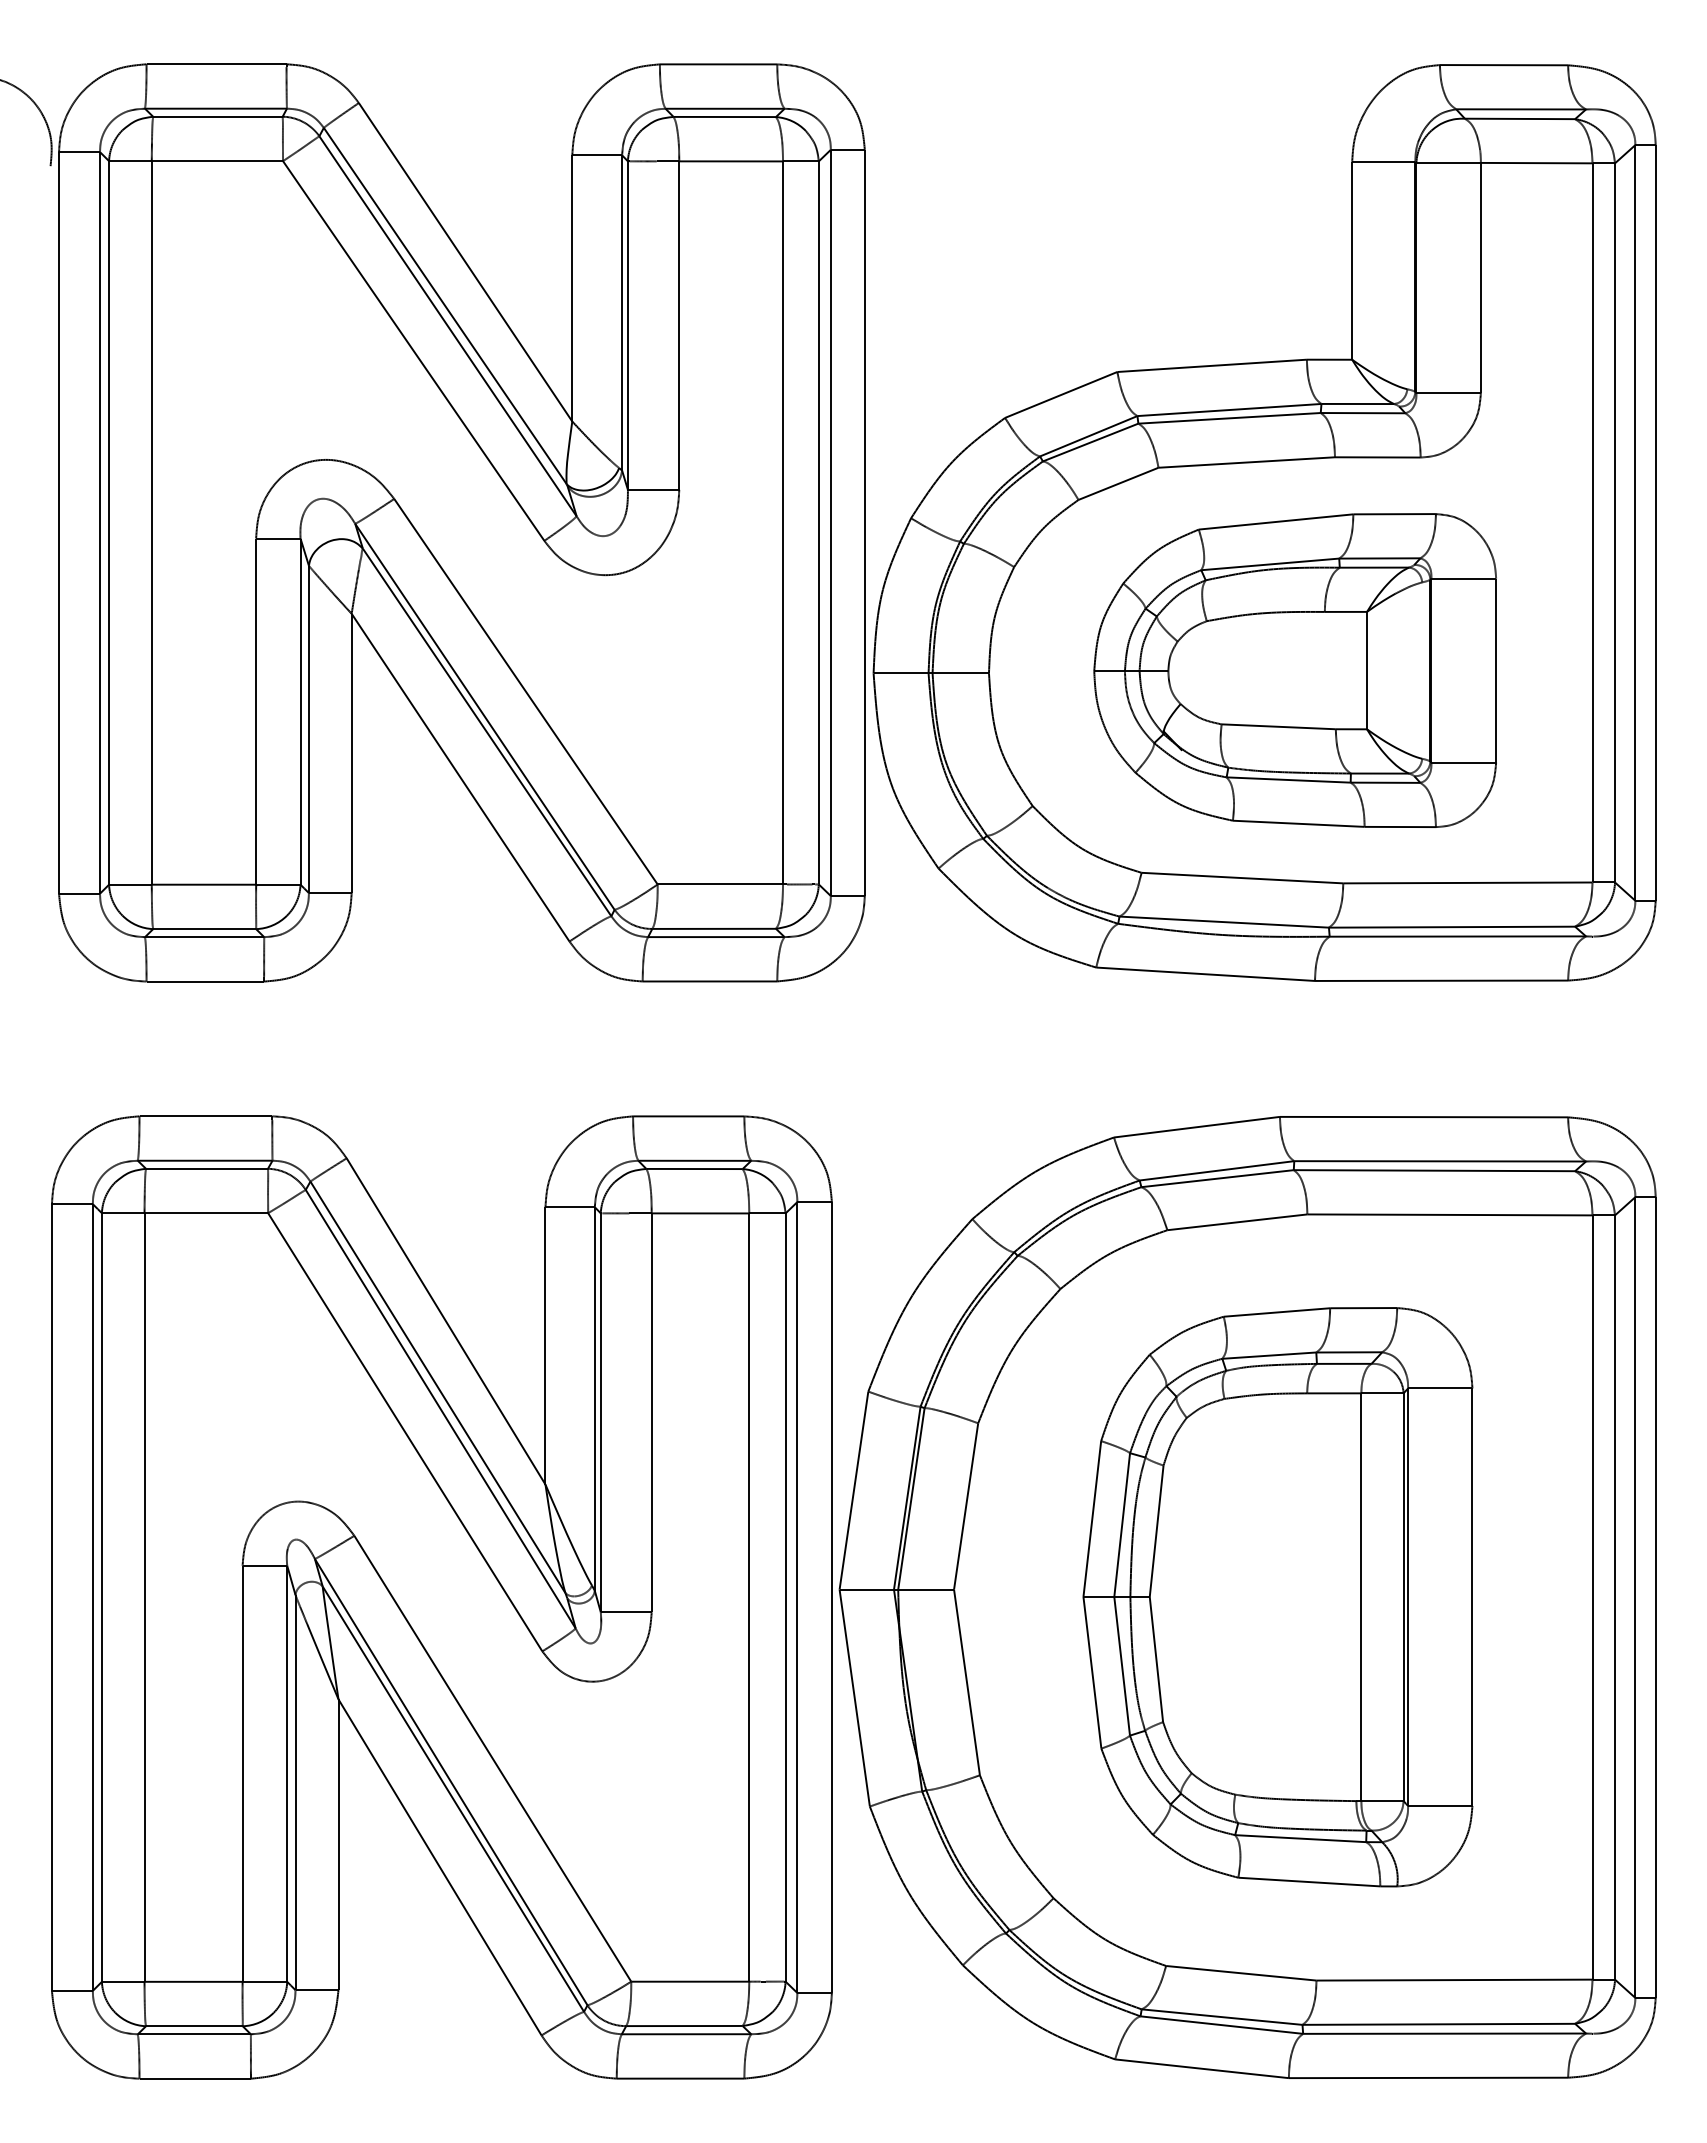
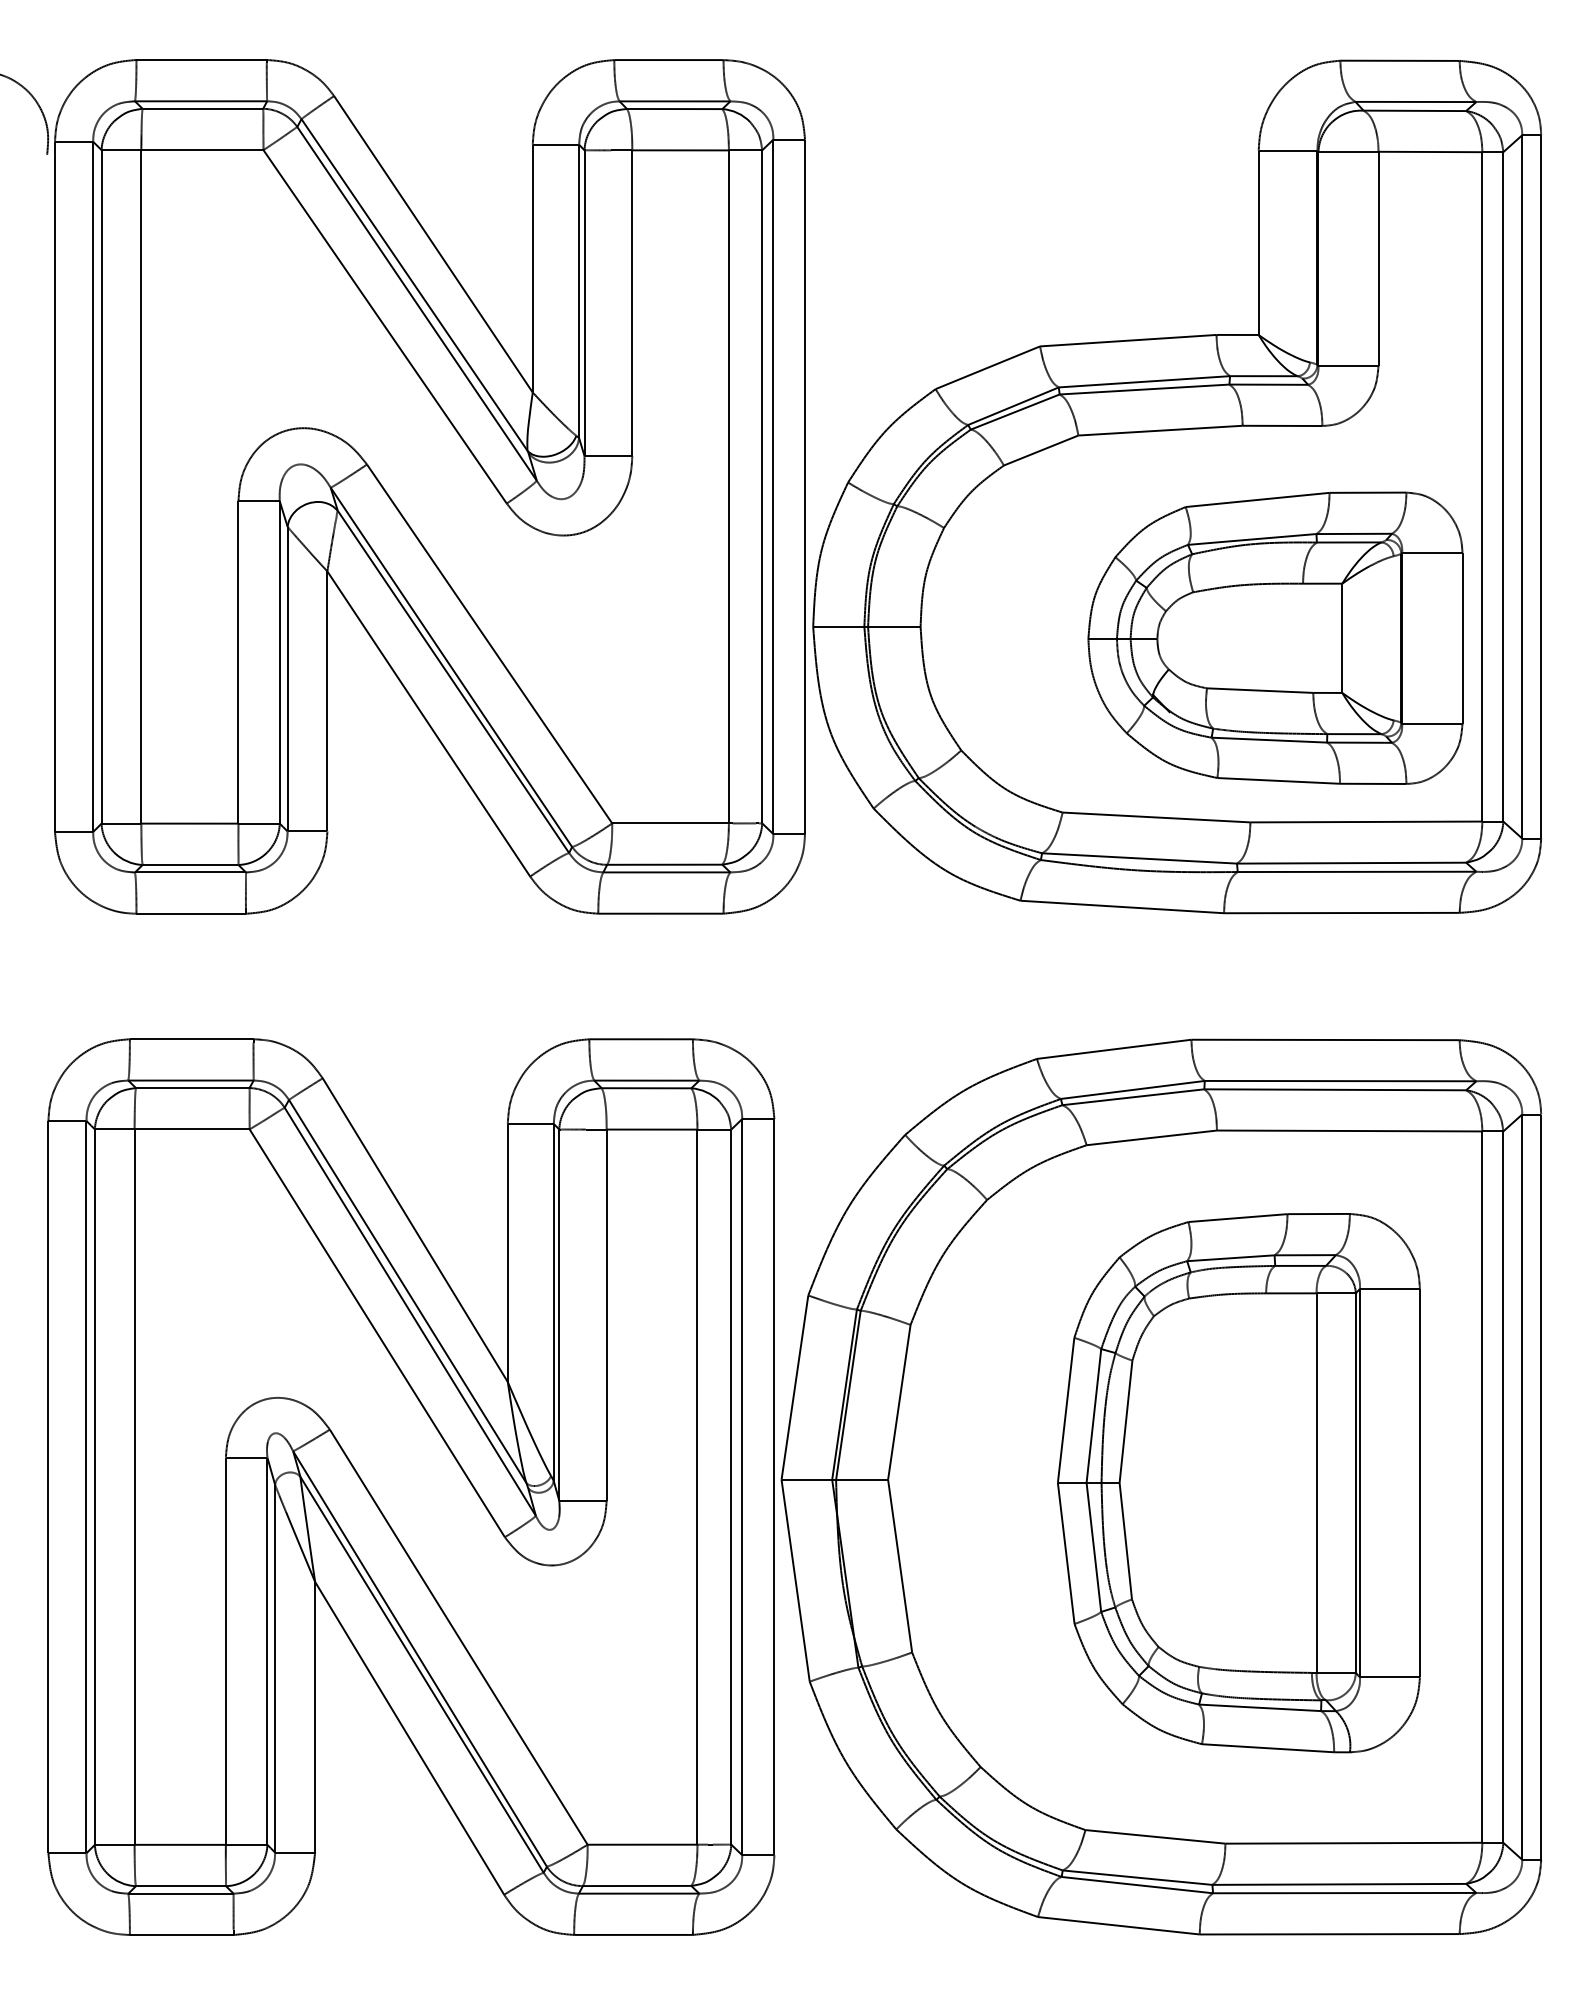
part: (1294, 670) -> (1274, 638), moved
part: (1277, 1597) -> (1238, 1483), moved

